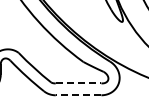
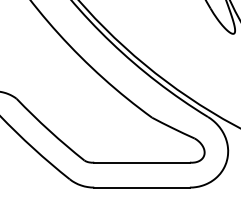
line: (78, 83) -> (141, 162), dashed -> solid
line: (78, 95) -> (141, 188), dashed -> solid

